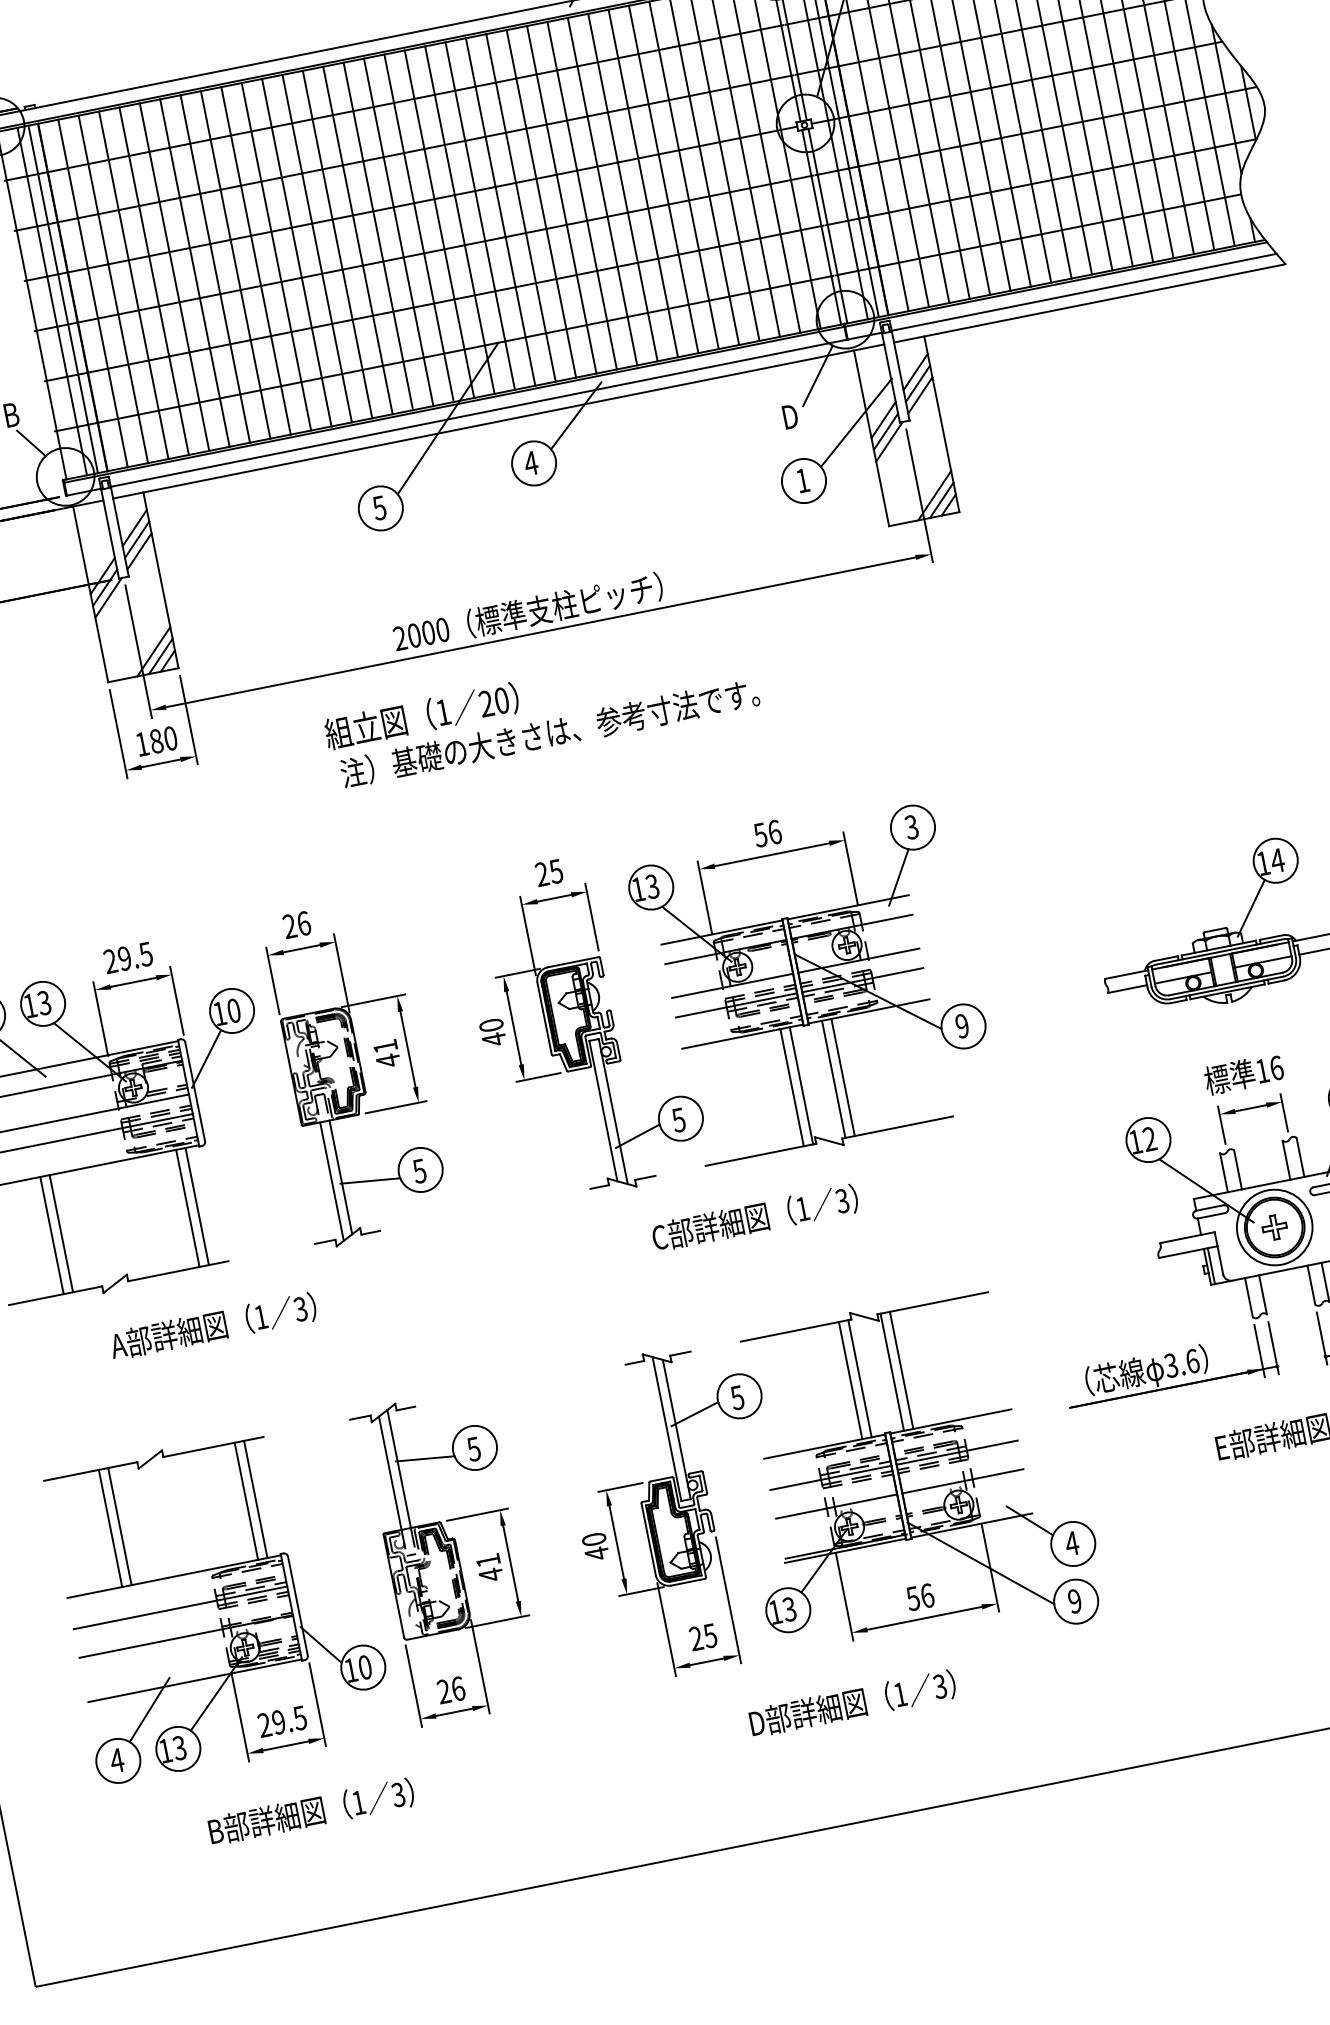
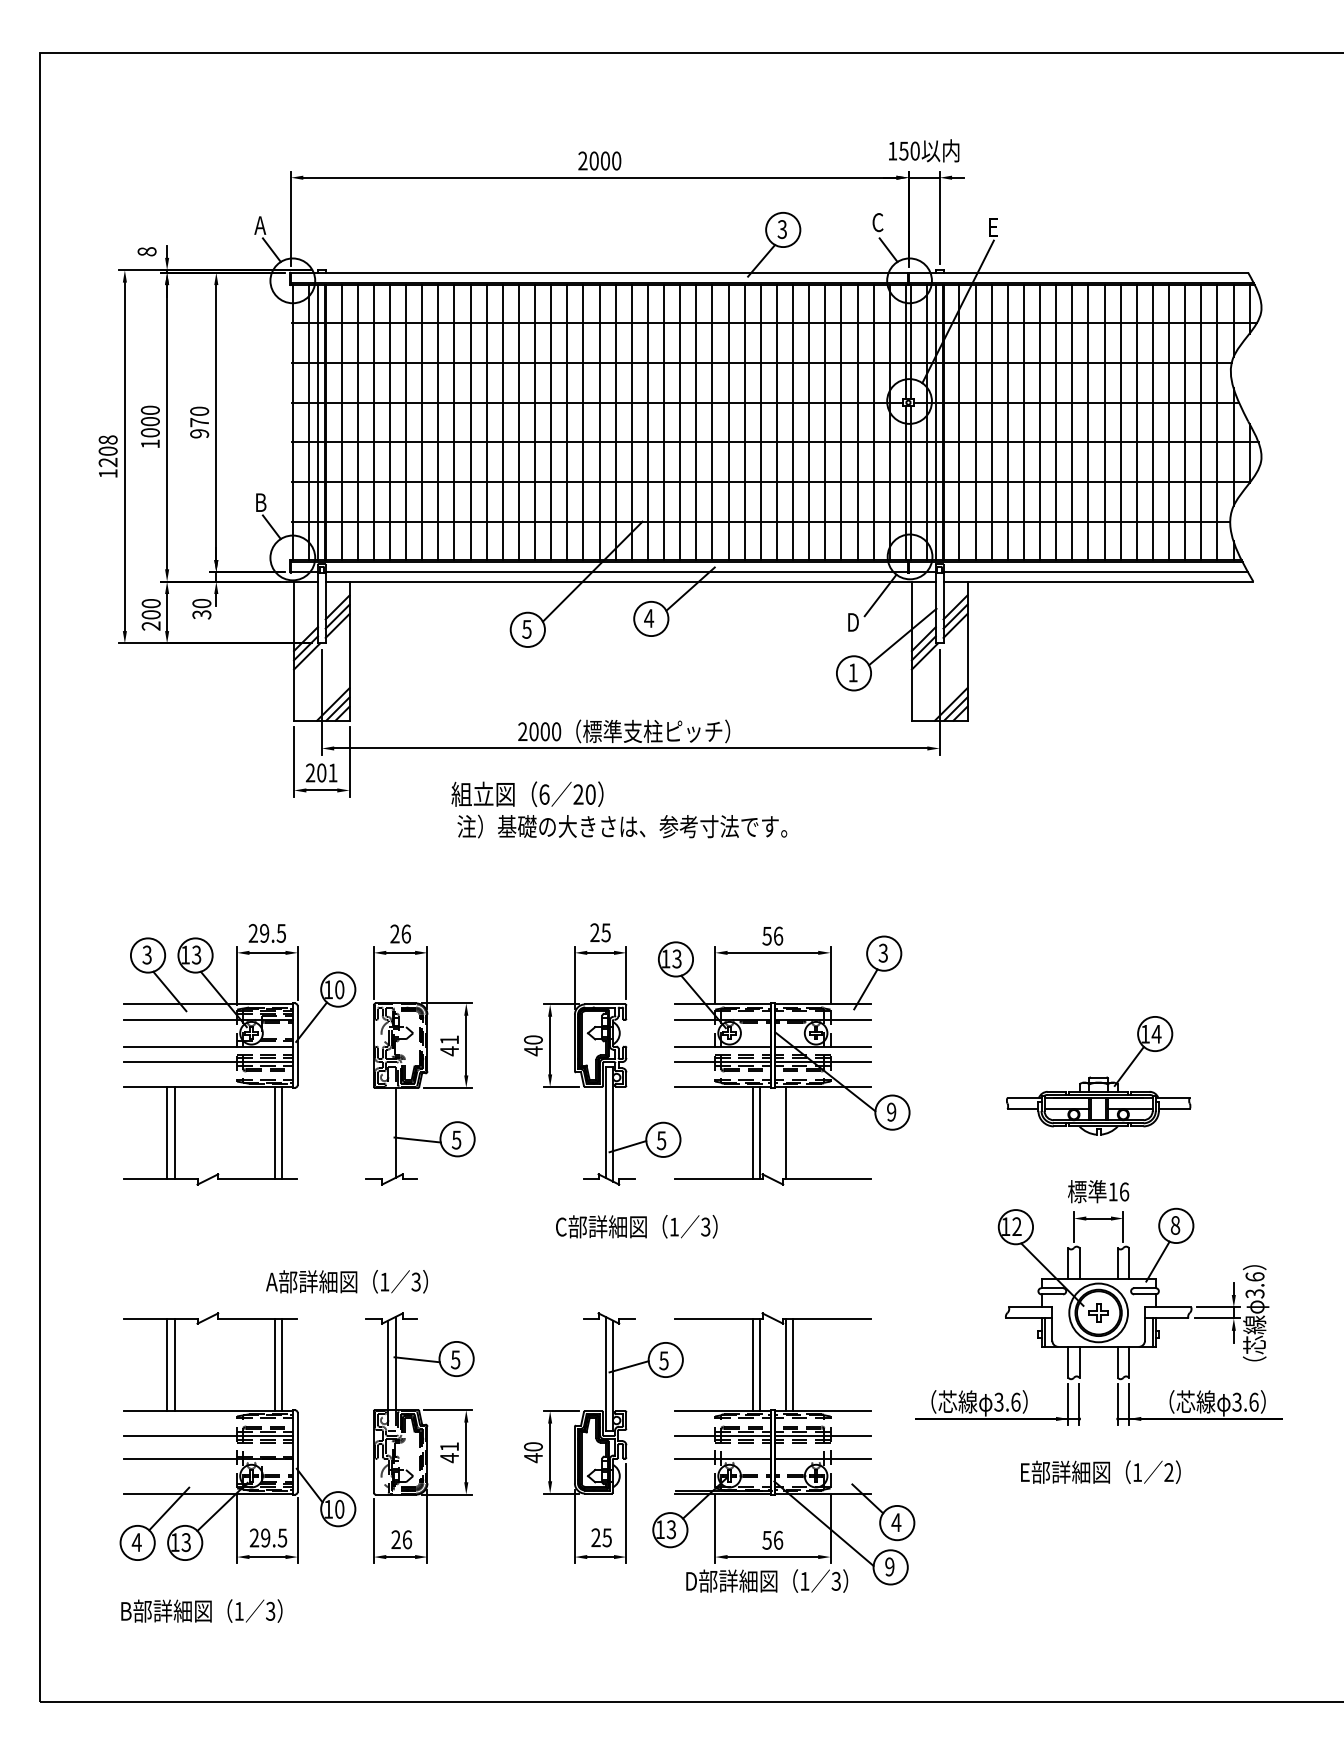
text: (443, 712) -> (544, 794), 1 -> 6
text: (156, 740) -> (321, 772), 180 -> 201
line: (843, 1076) -> (793, 1132), removed
line: (332, 1181) -> (388, 1134), removed
text: (754, 1217) -> (636, 1226), moved
text: (212, 1326) -> (346, 1281), moved
text: (852, 1702) -> (767, 1580), moved
text: (310, 1811) -> (201, 1610), moved

